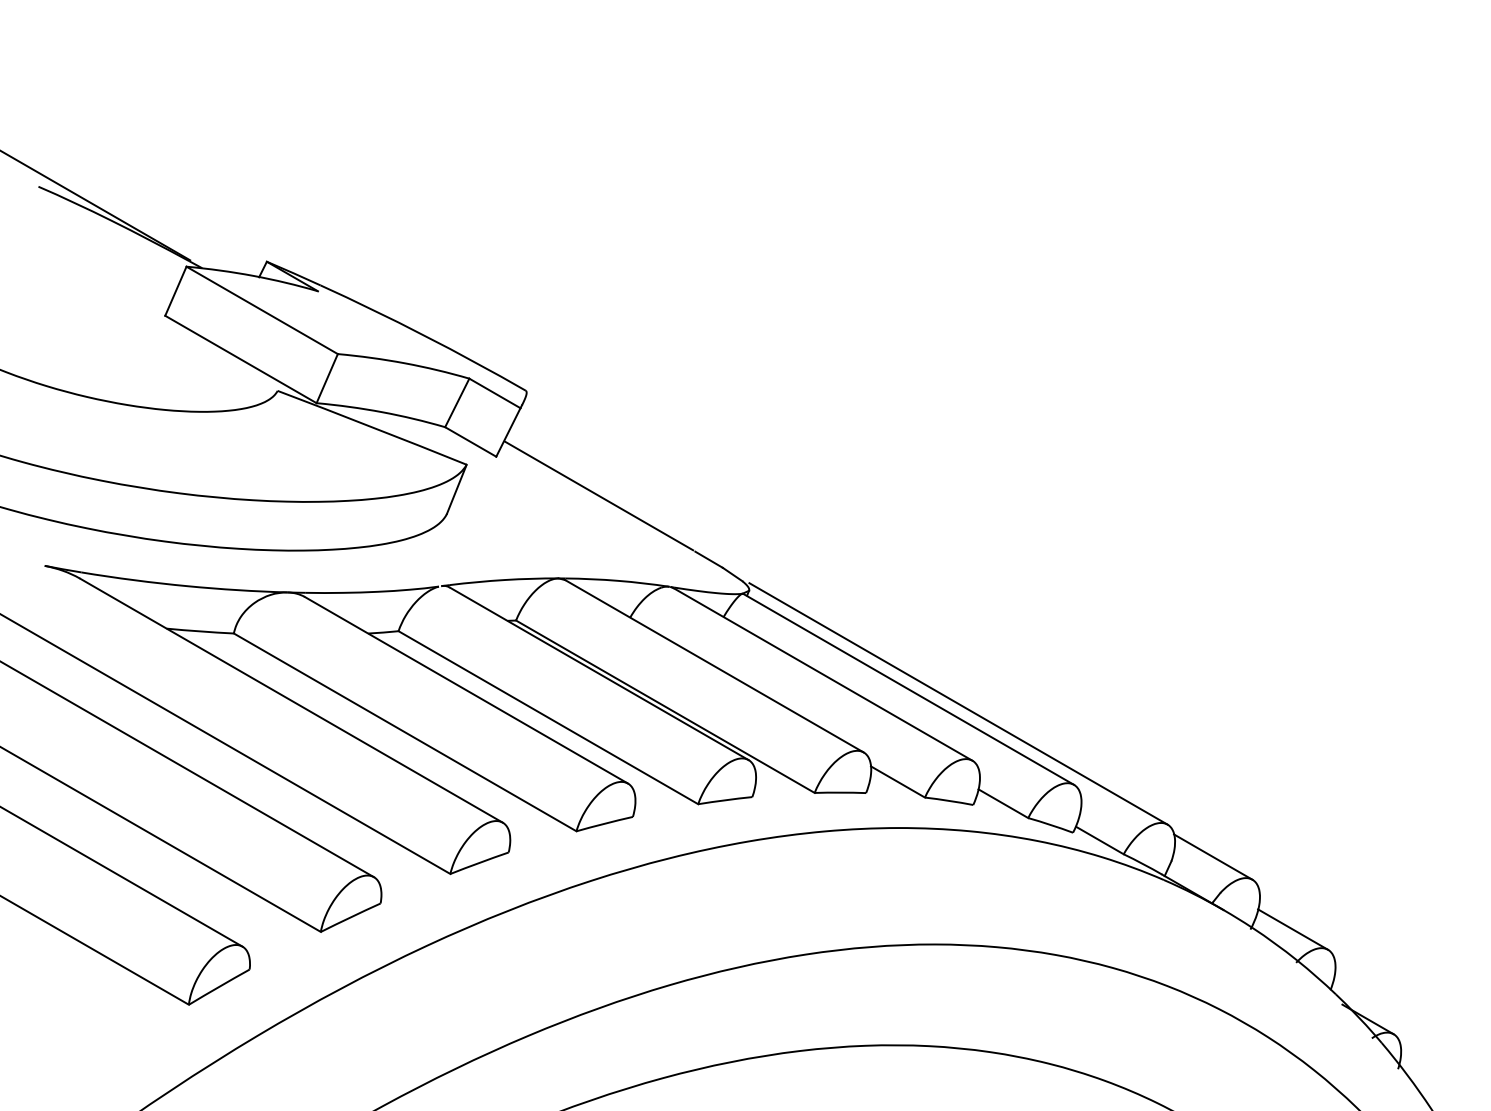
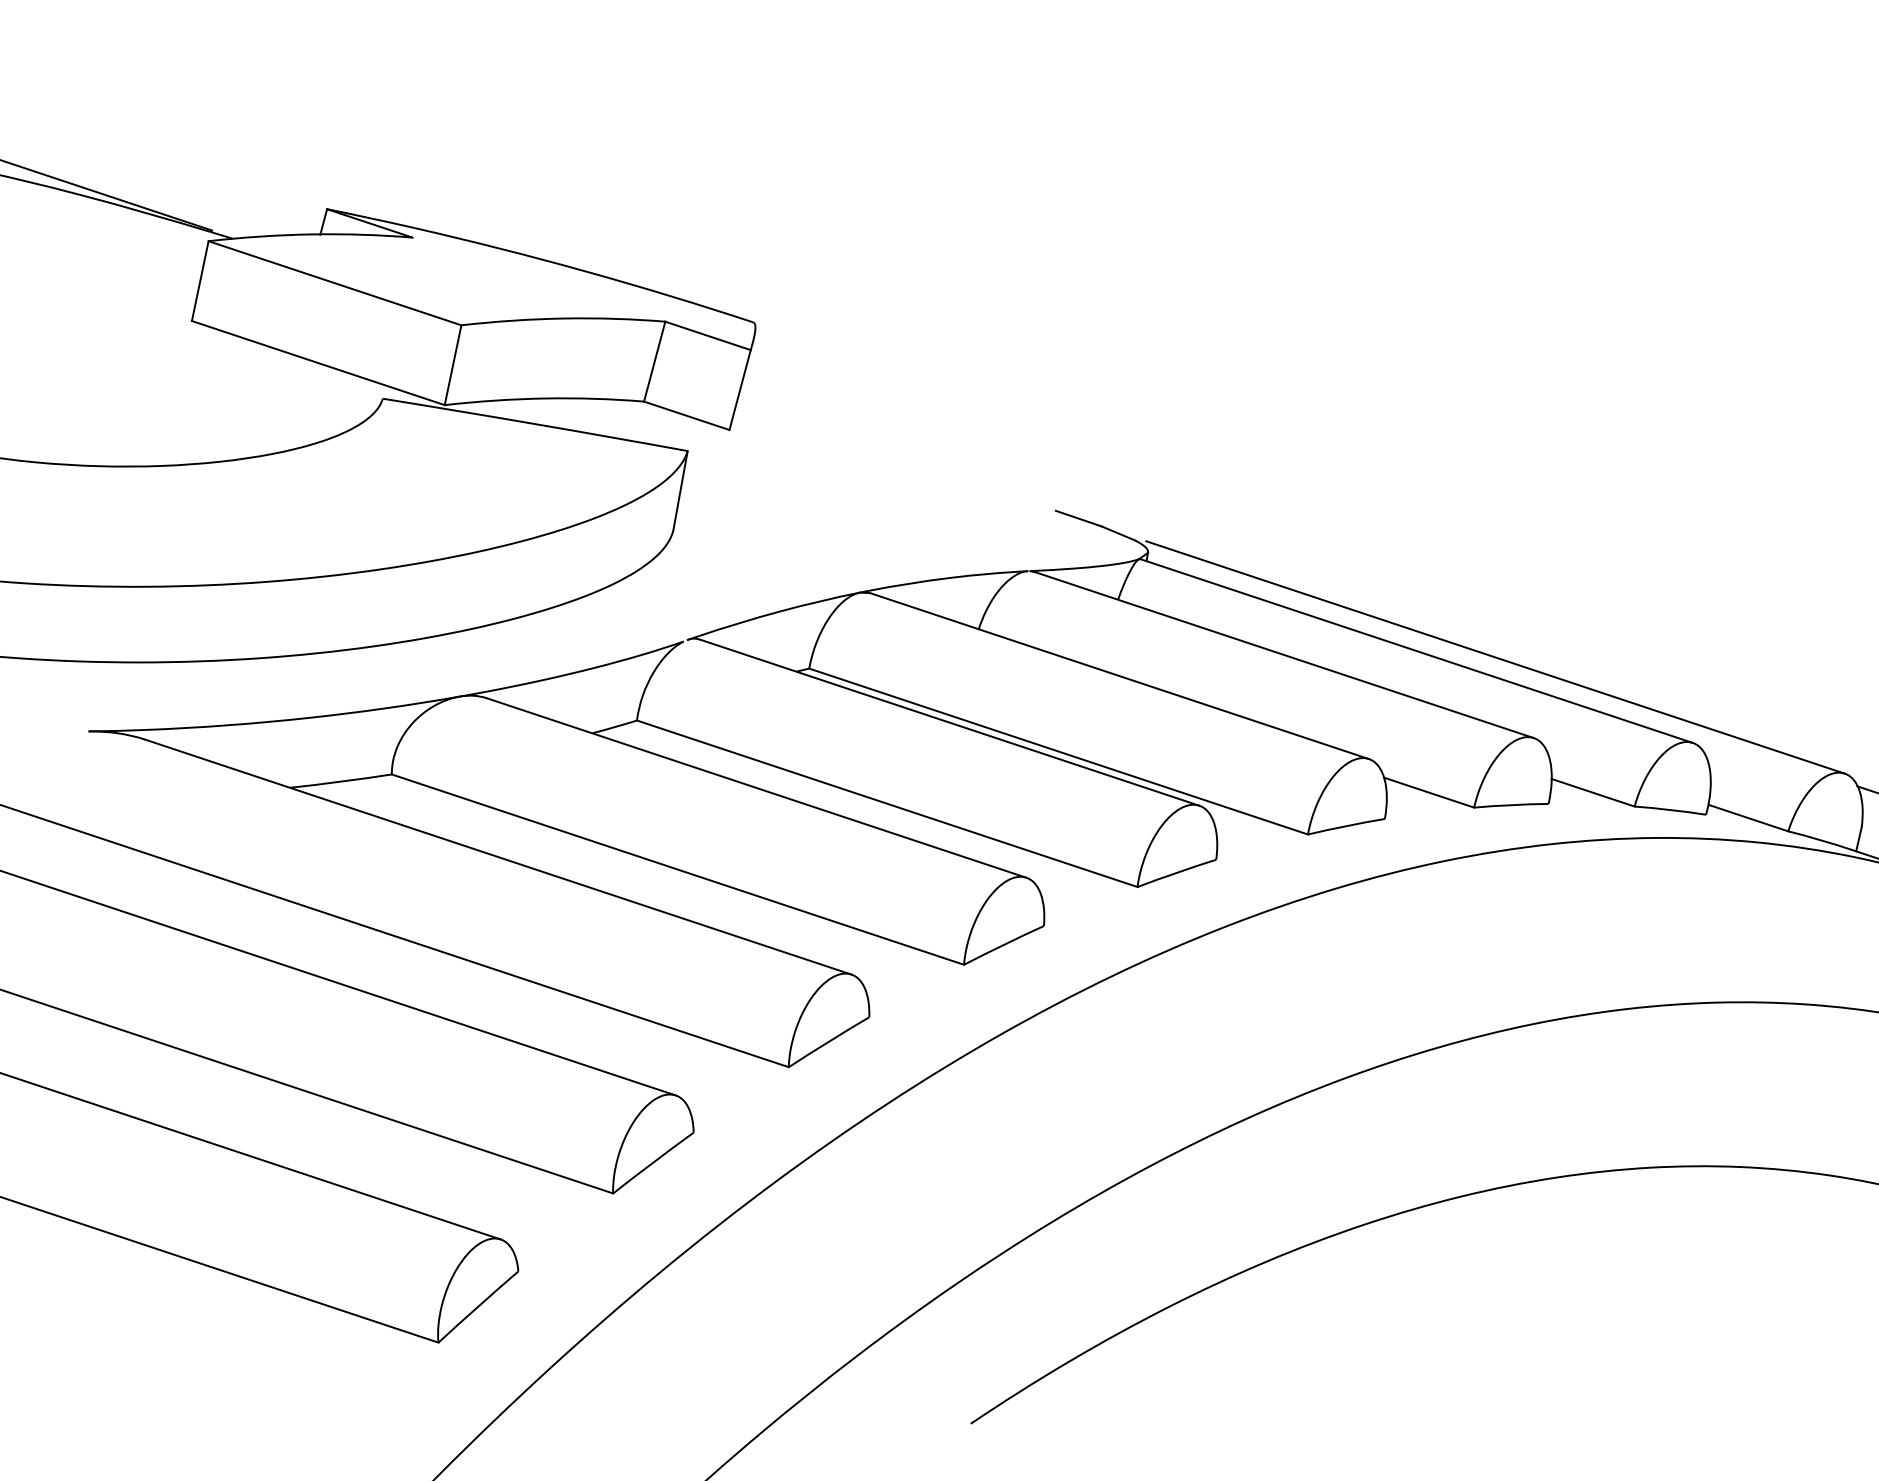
line: (599, 495) -> (895, 456), removed

